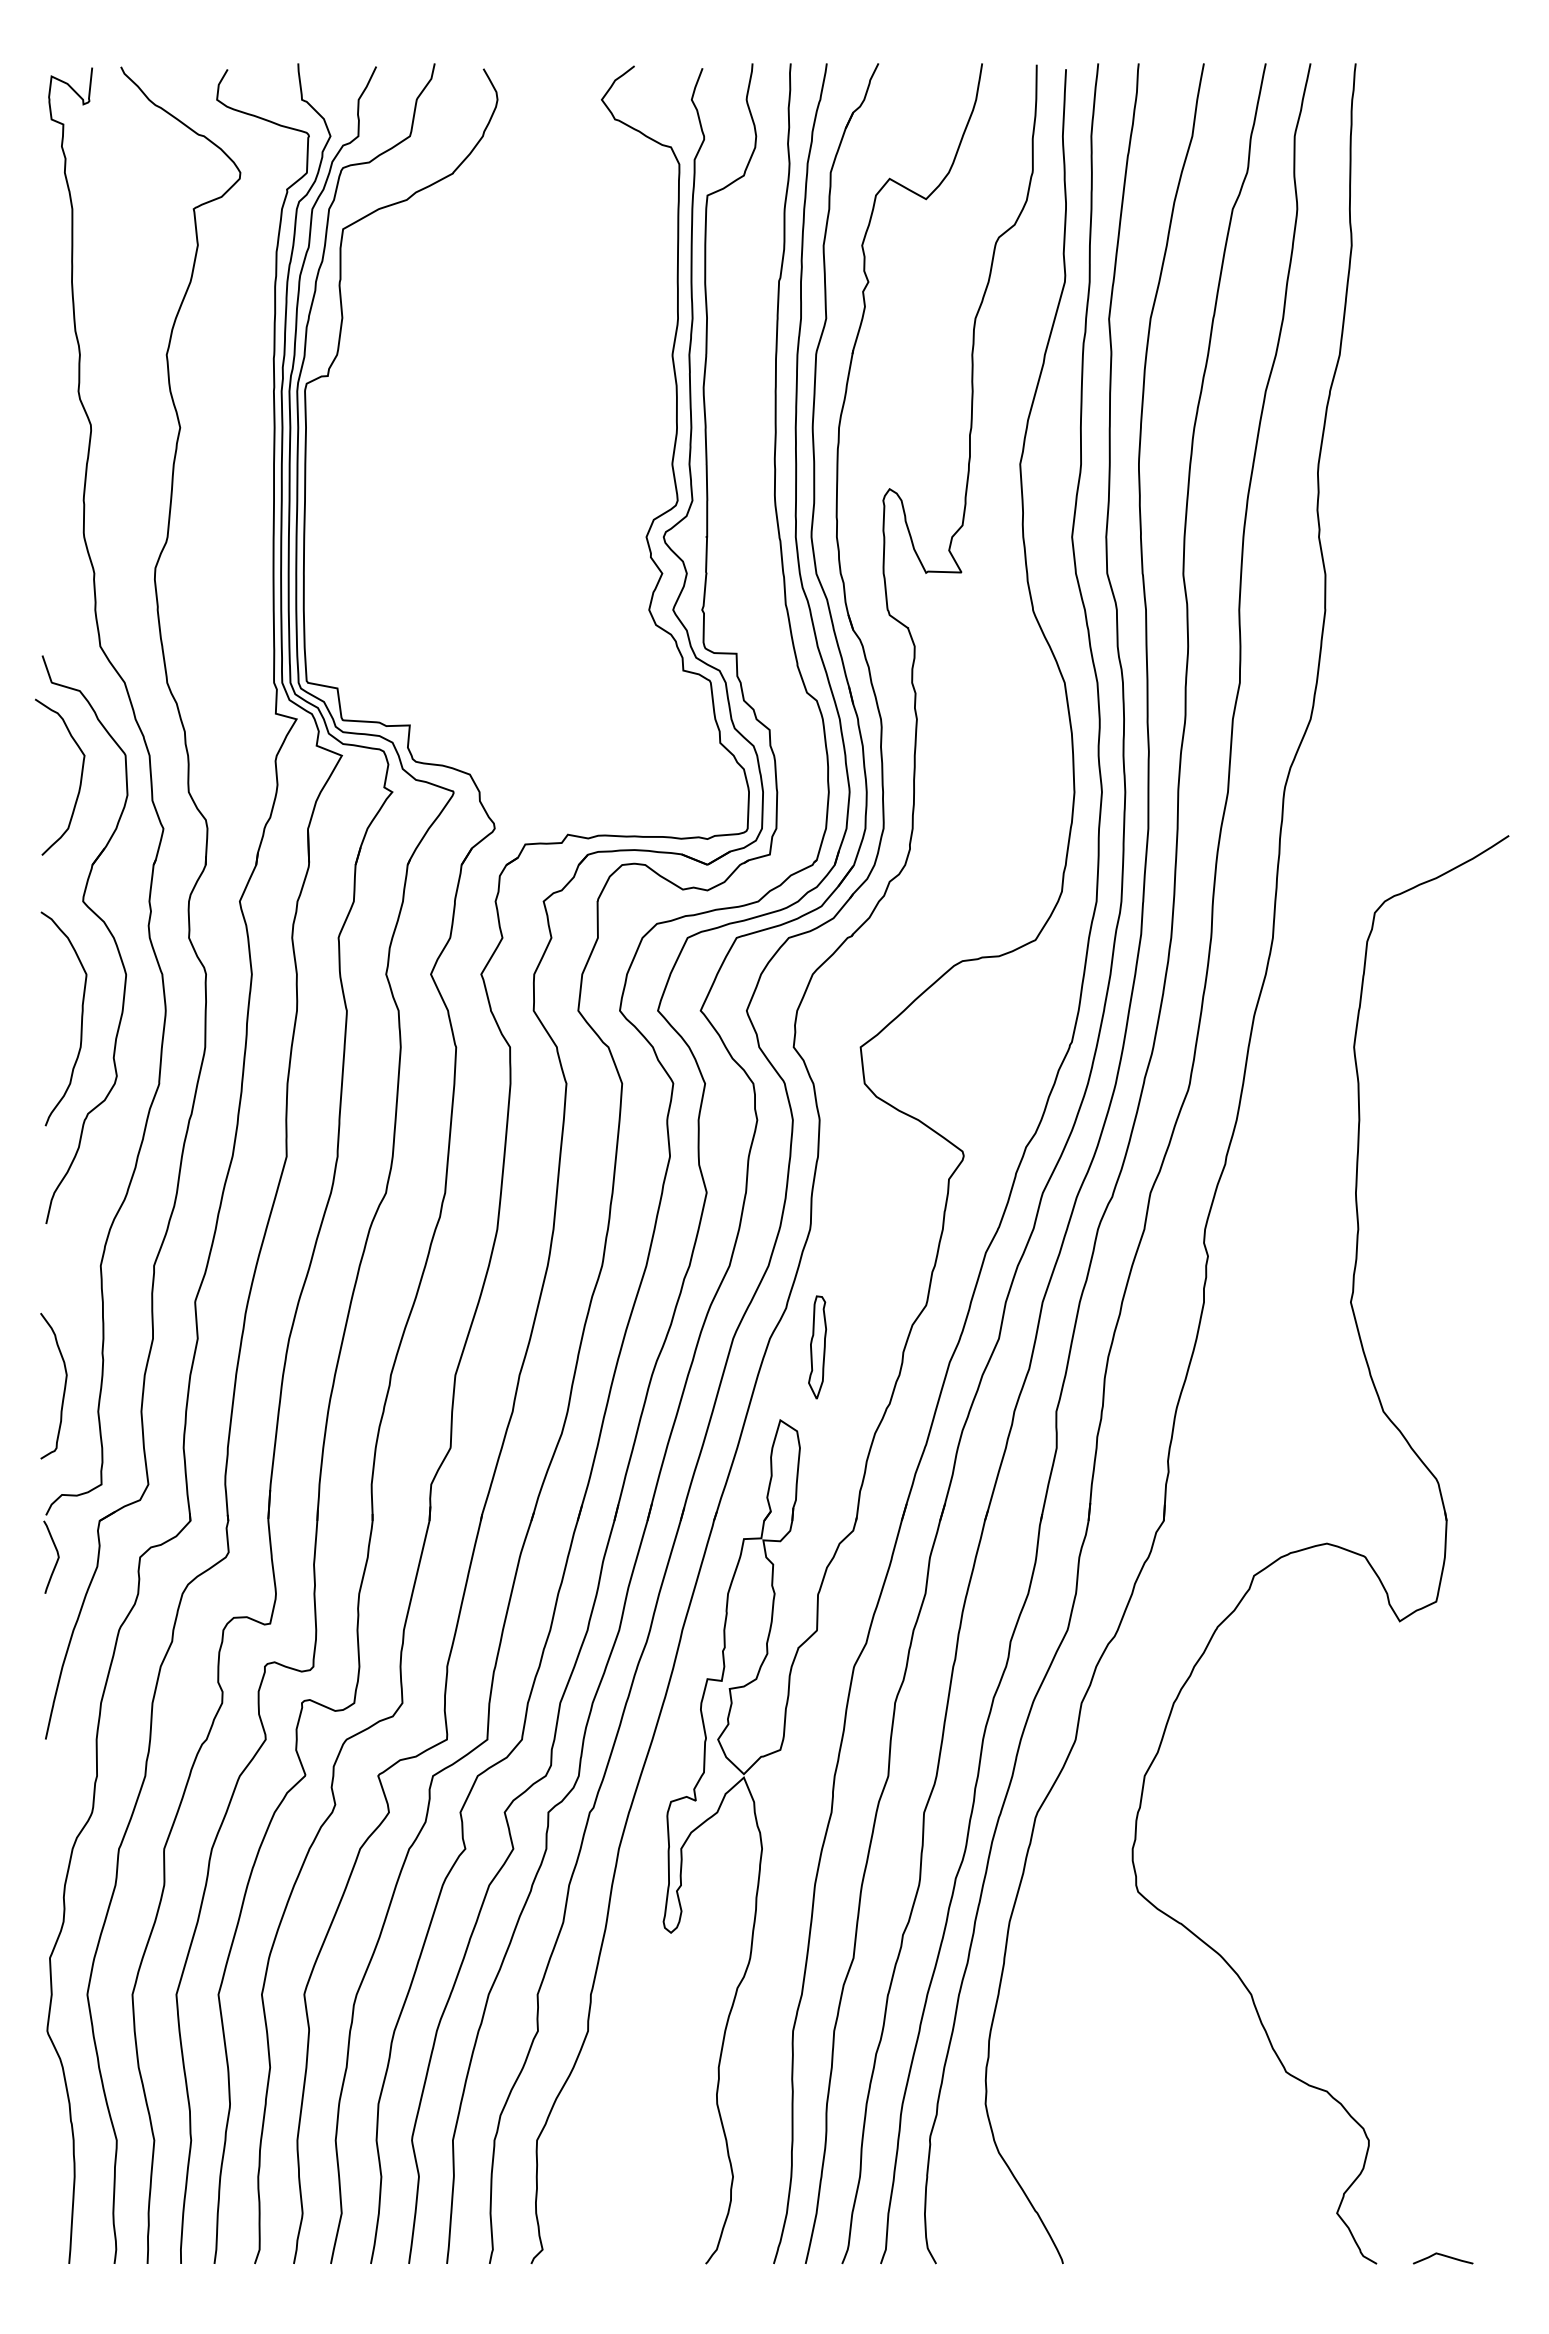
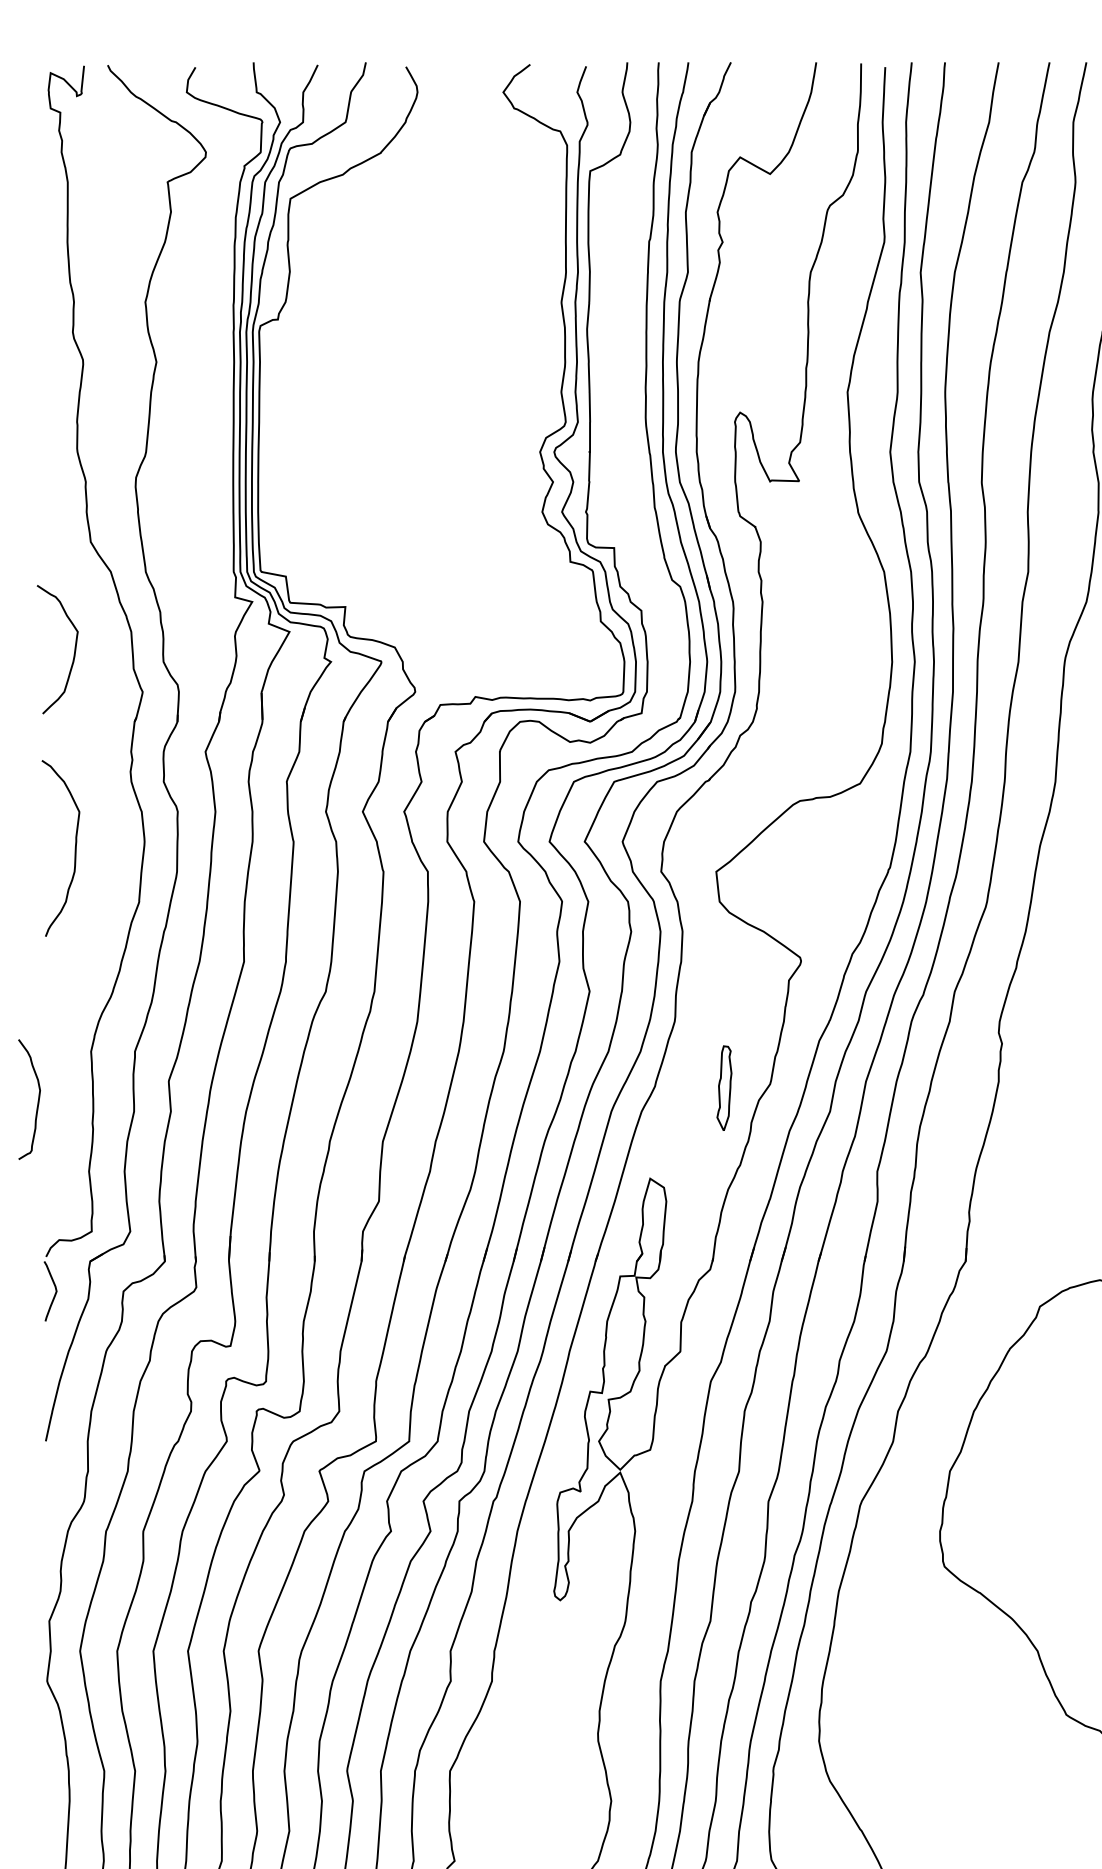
part: (105, 926) -> (95, 772), removed
part: (817, 1347) -> (724, 1088), moved
curve: (64, 1385) -> (38, 1099), moved

